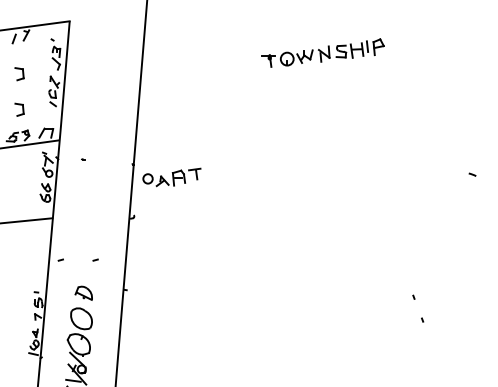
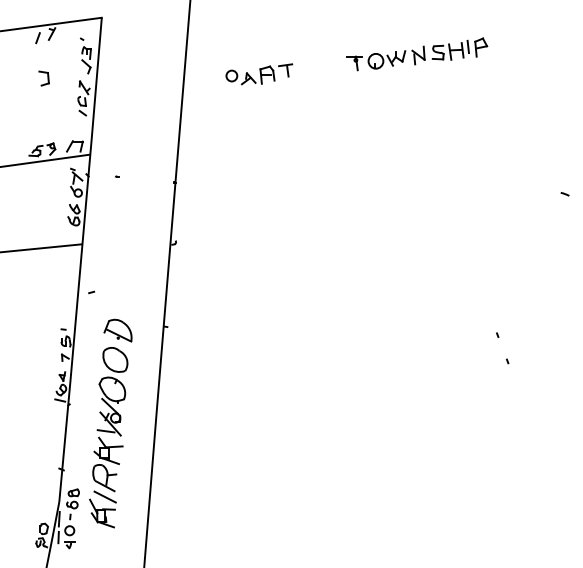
part: (323, 53) -> (417, 54), moved
part: (19, 109) -> (43, 119), removed
part: (172, 177) -> (259, 74), moved
line: (95, 260) -> (131, 292), removed
part: (83, 293) -> (117, 330), size x1.43

